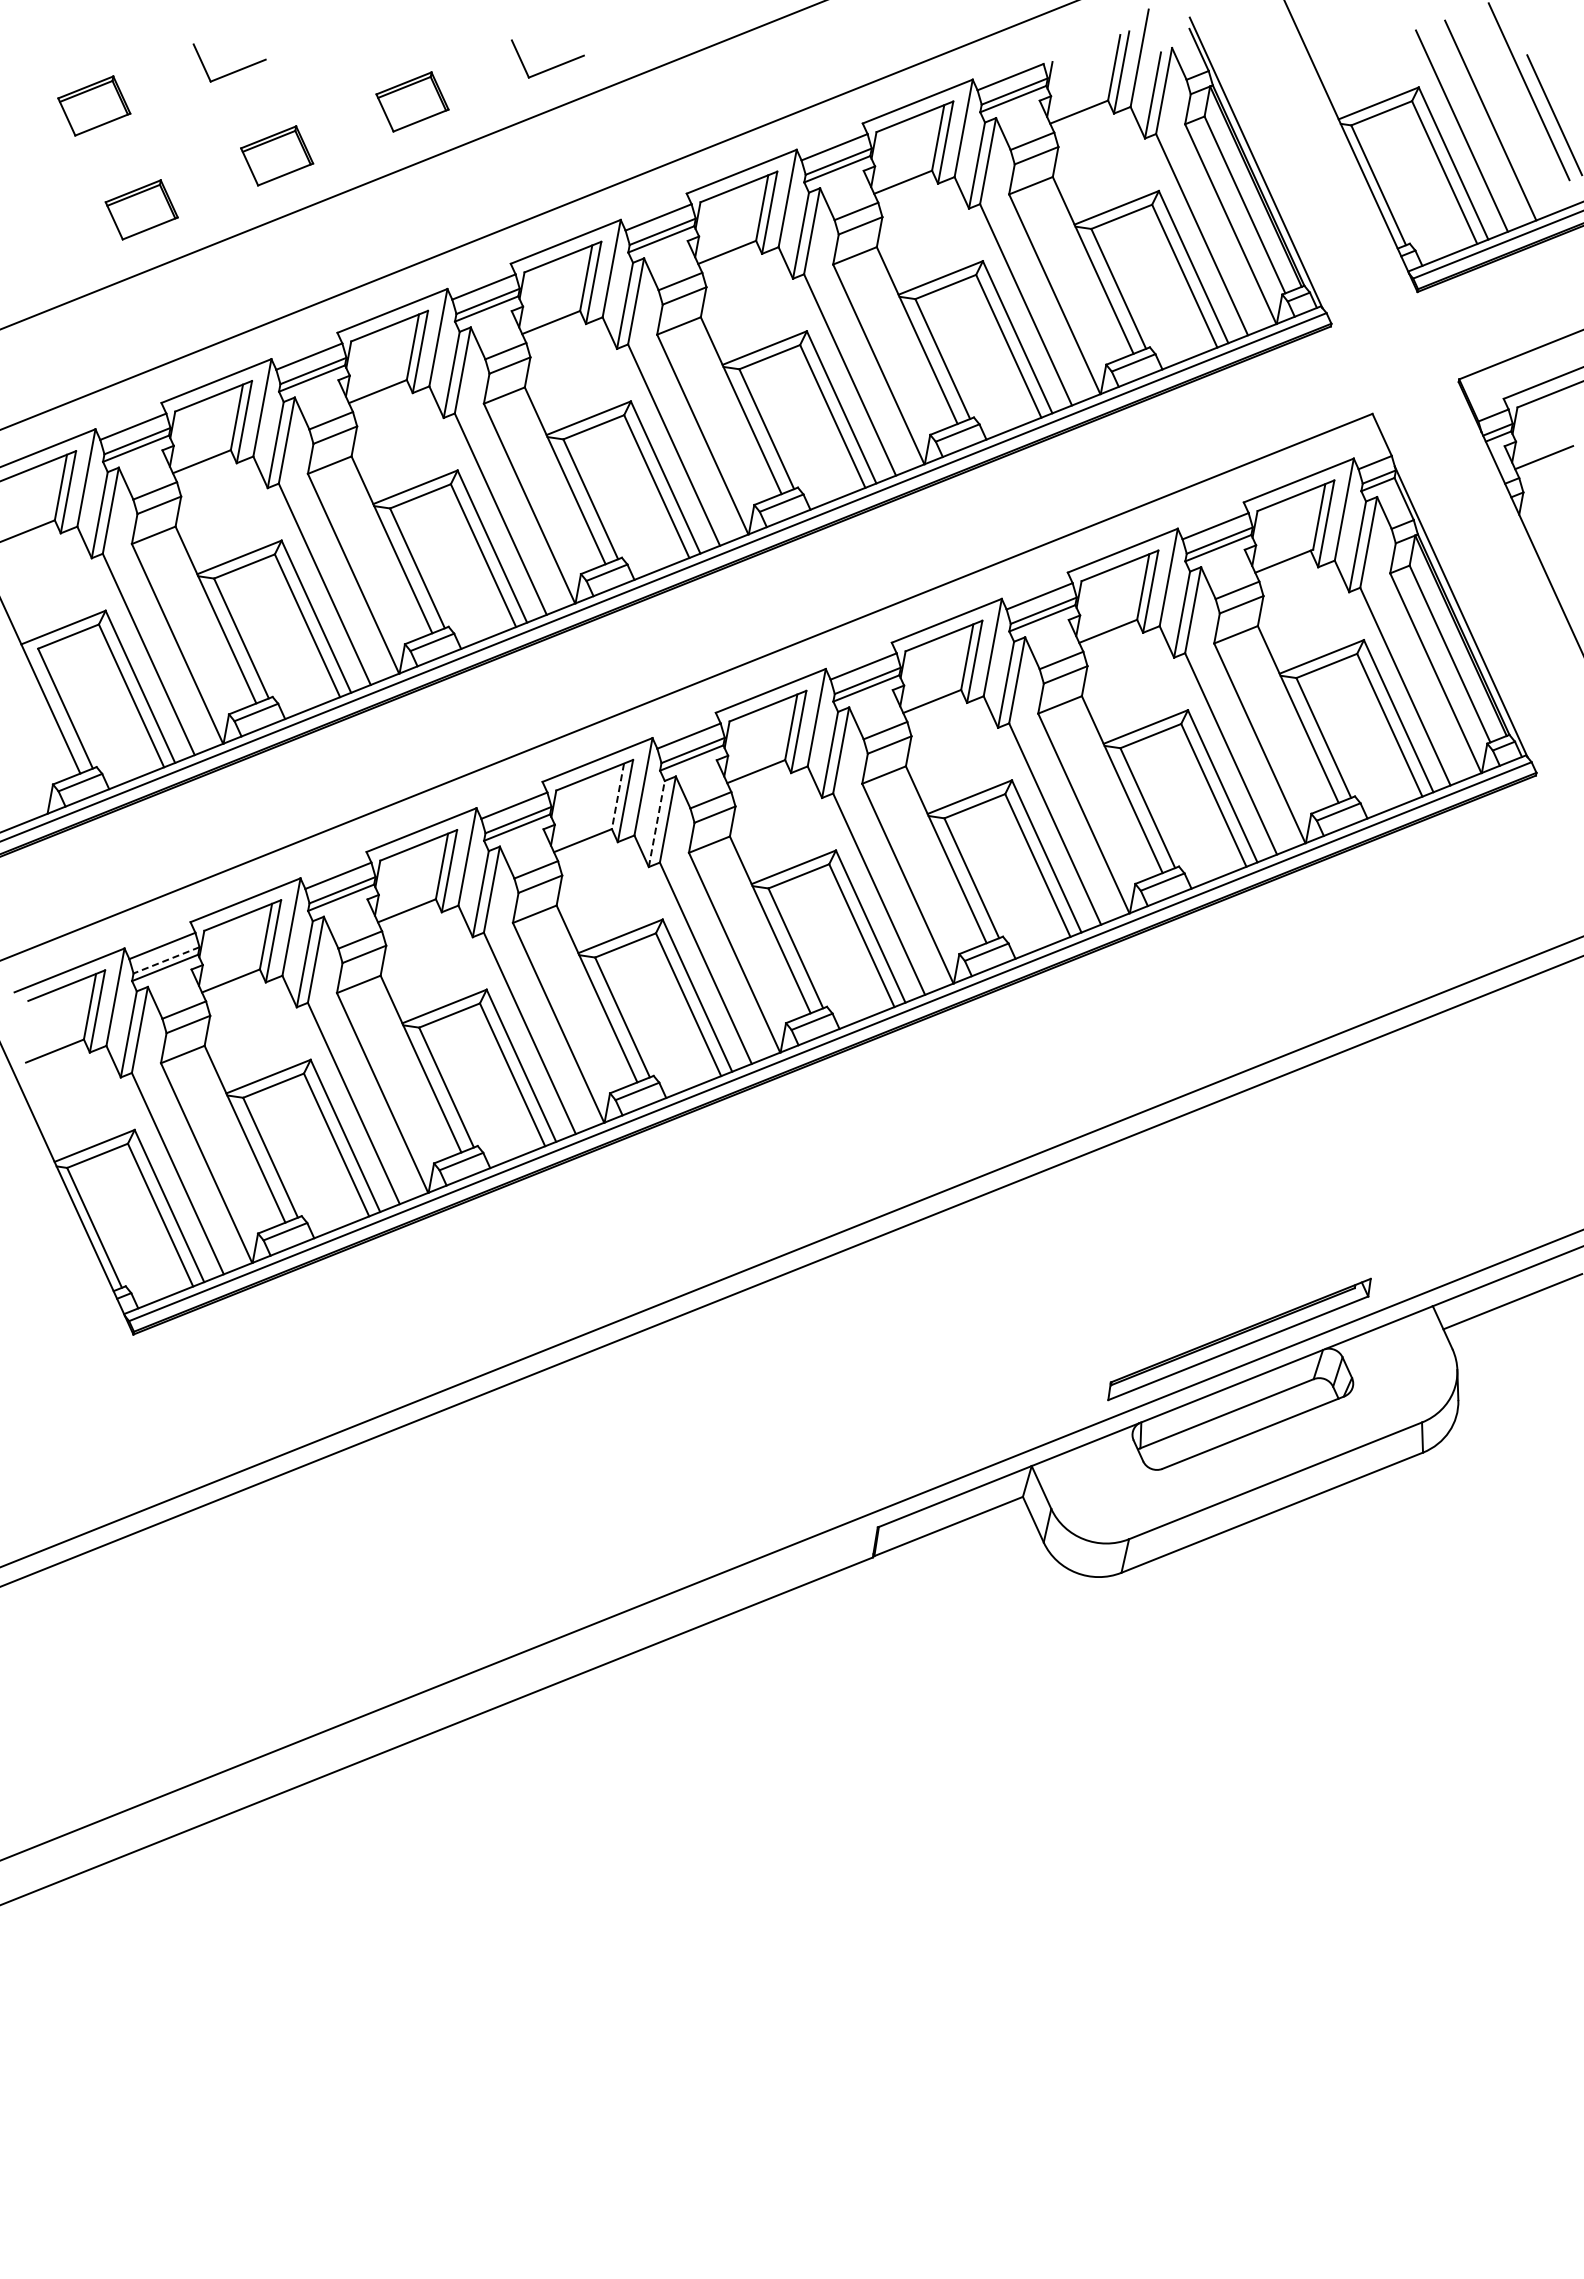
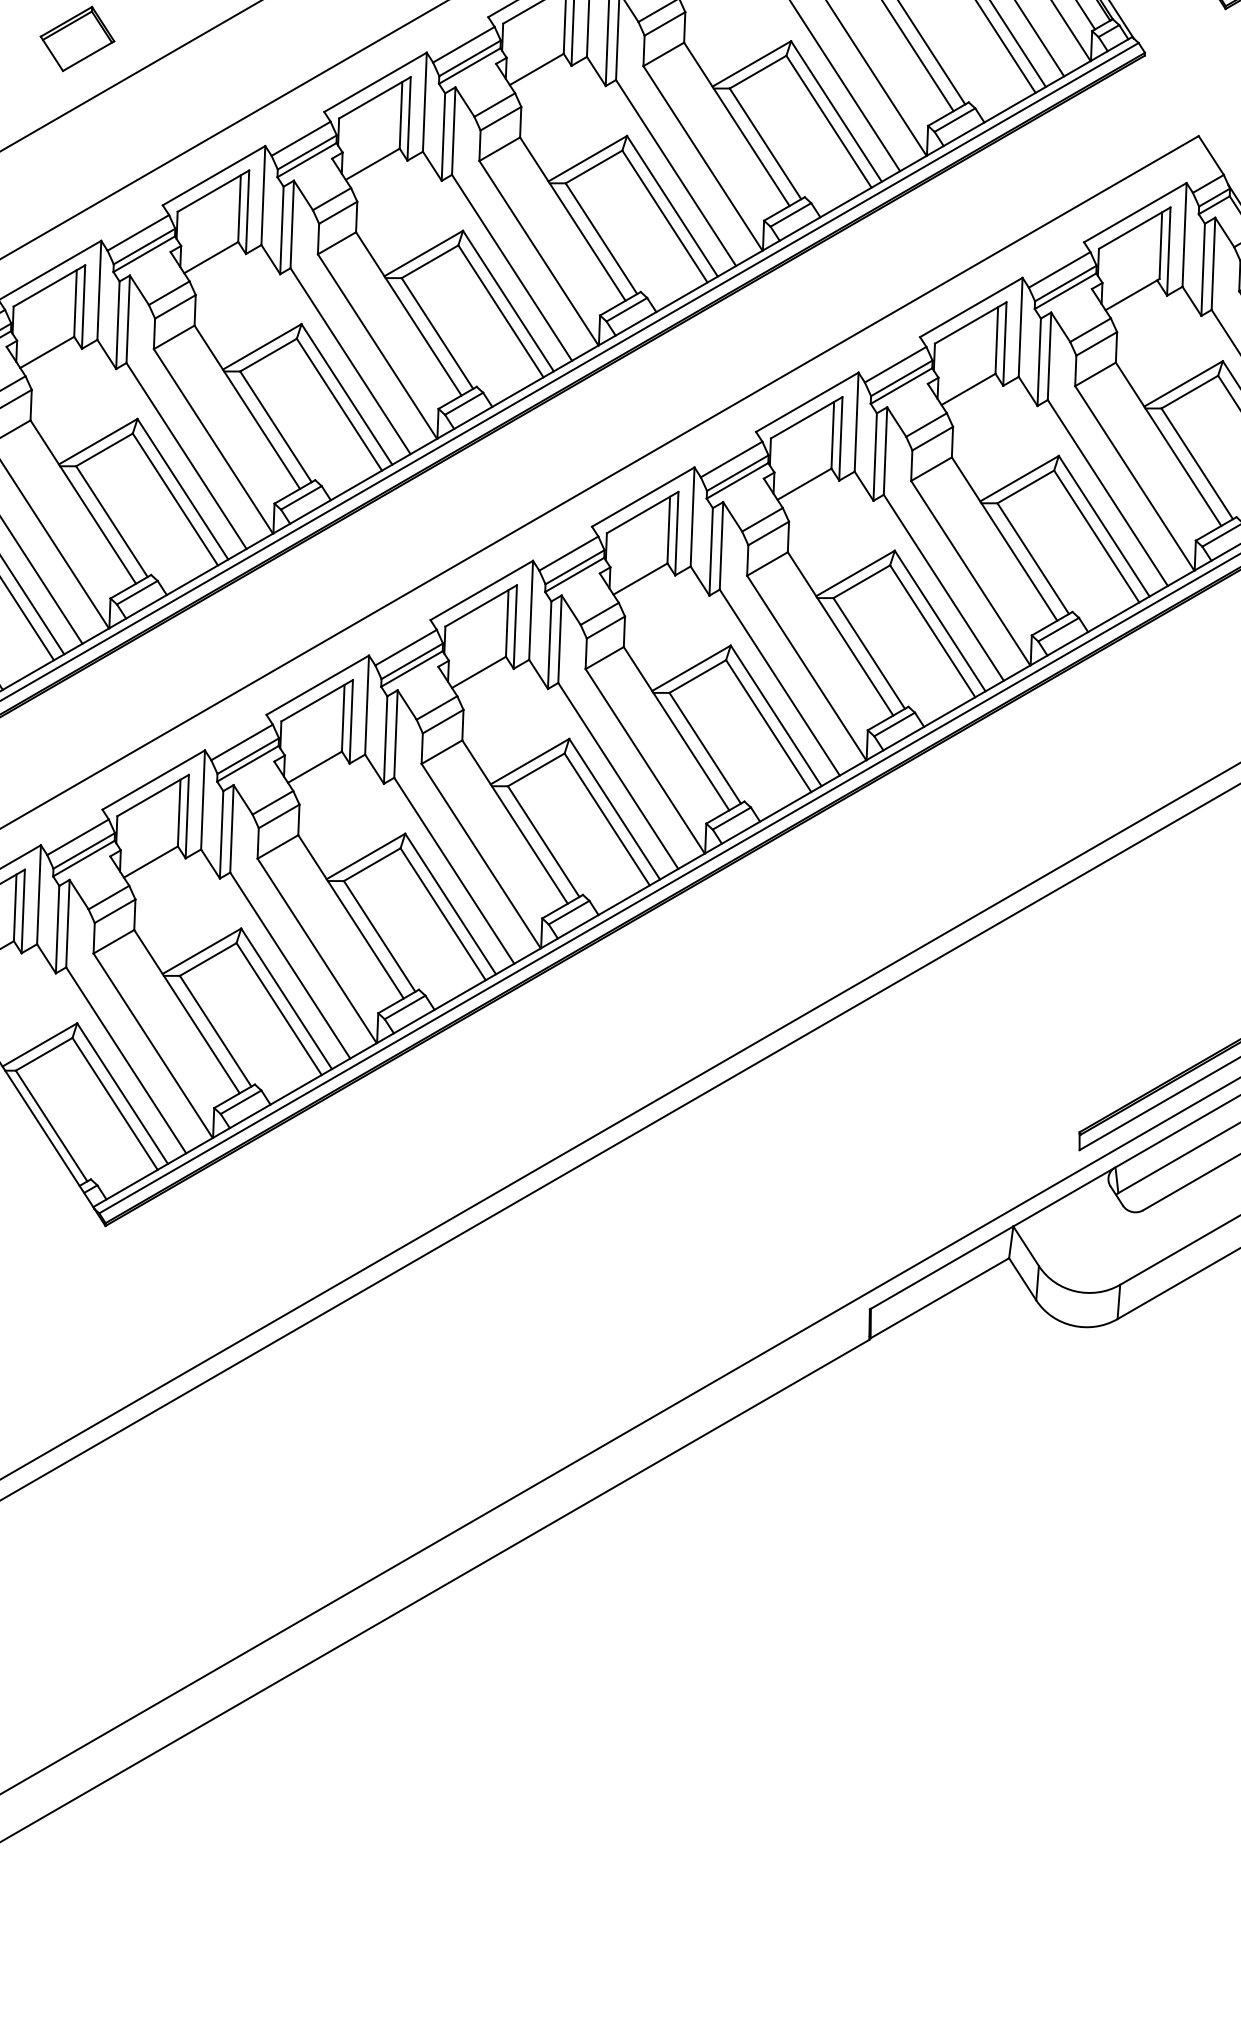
line: (617, 796) -> (506, 623), dashed -> solid
line: (656, 823) -> (549, 644), dashed -> solid
line: (166, 960) -> (84, 851), dashed -> solid

